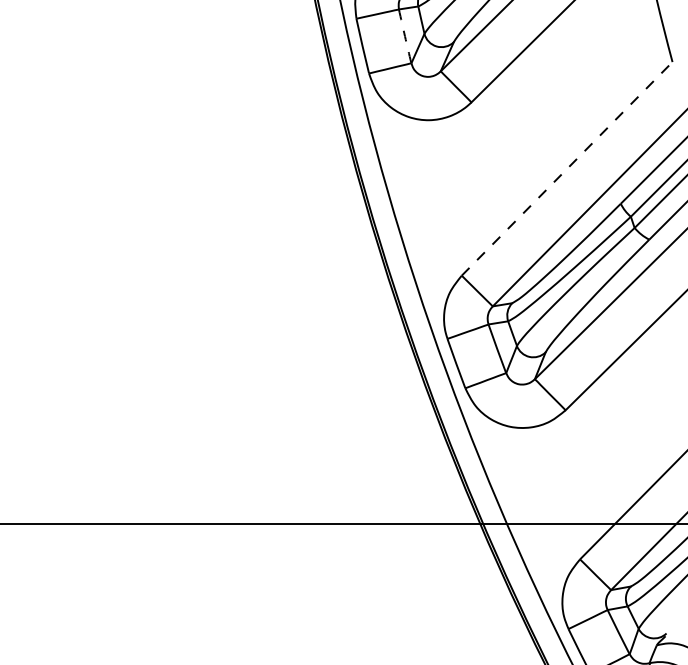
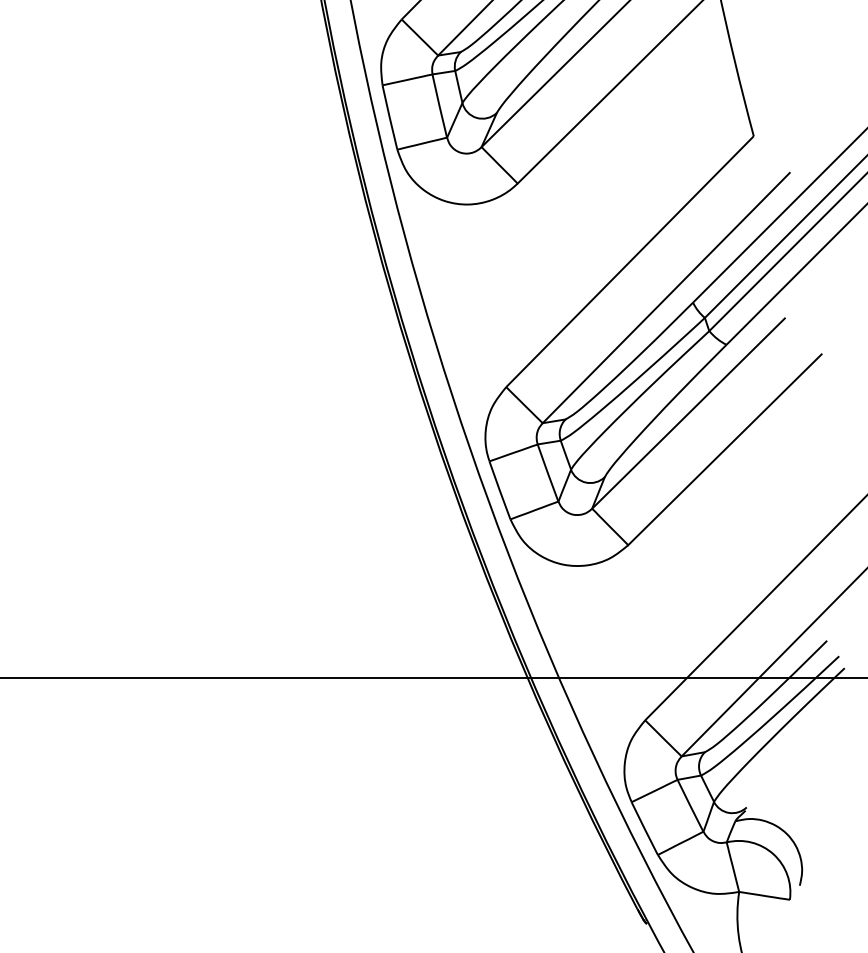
arc: (404, 36) -> (439, 106), dashed -> solid
line: (566, 169) -> (629, 262), dashed -> solid

